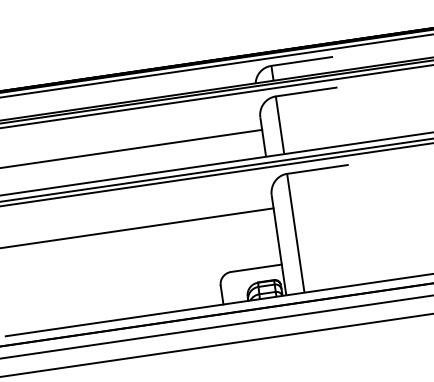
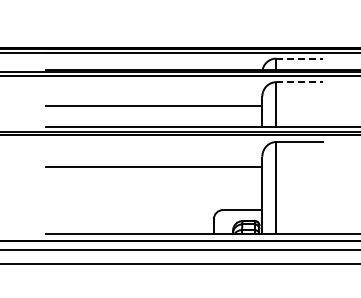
line: (302, 61) -> (300, 58), solid -> dashed
line: (307, 92) -> (300, 82), solid -> dashed

